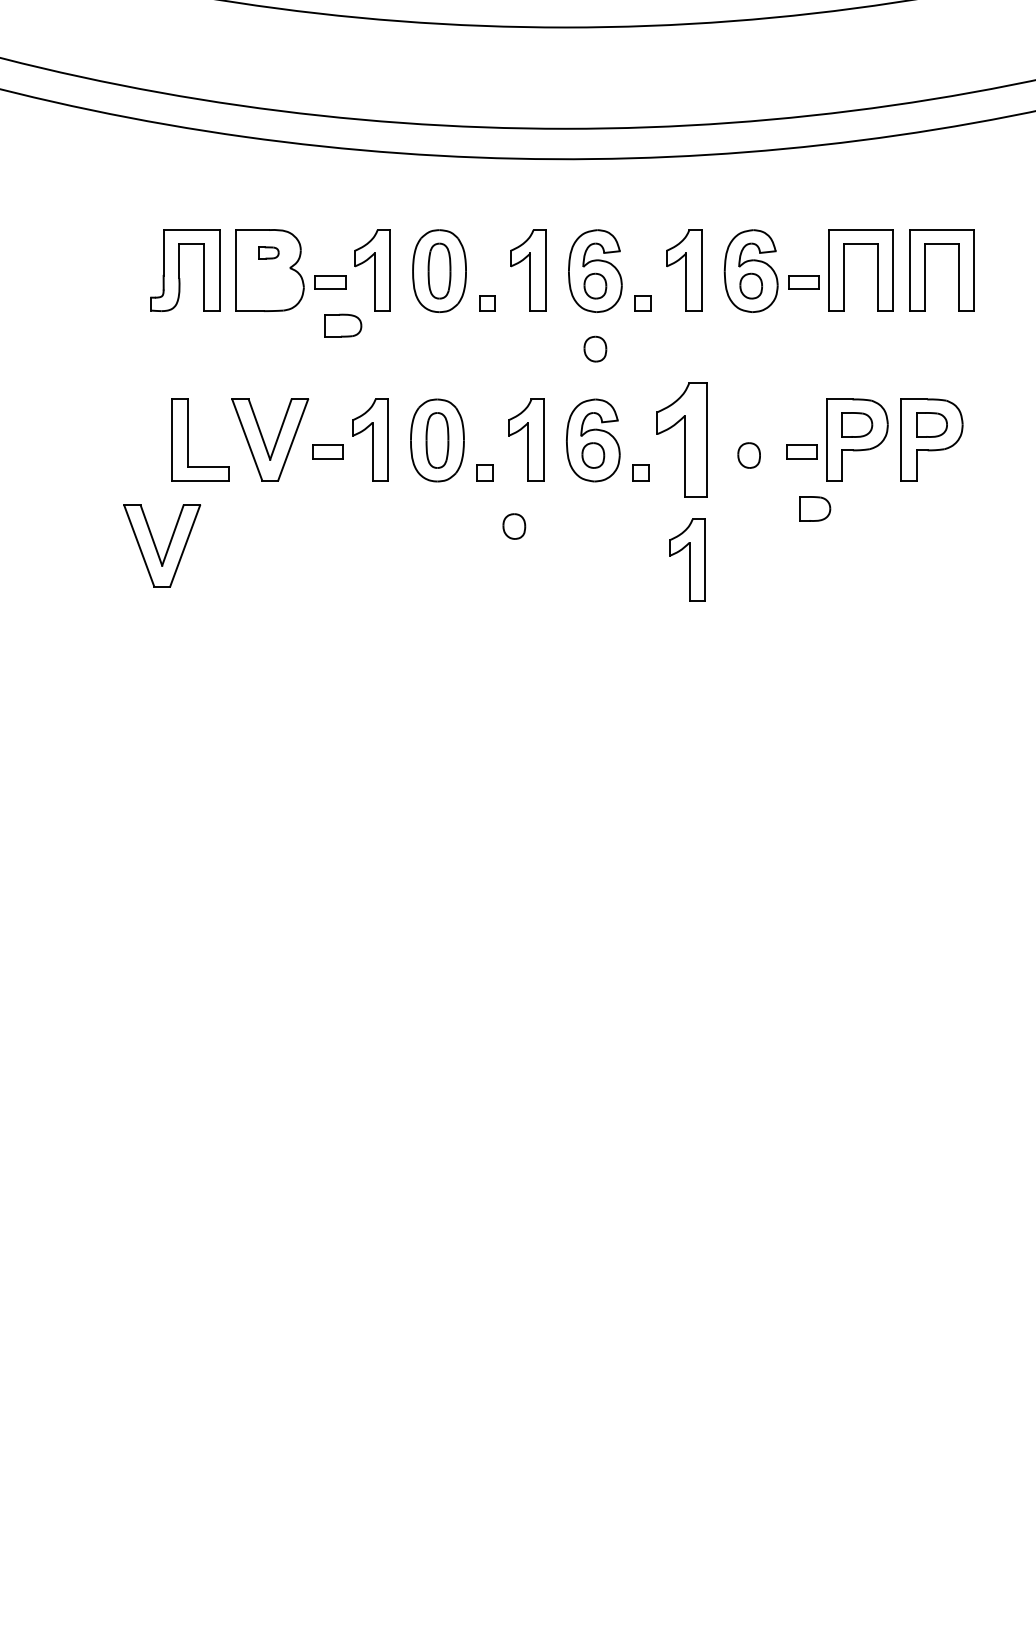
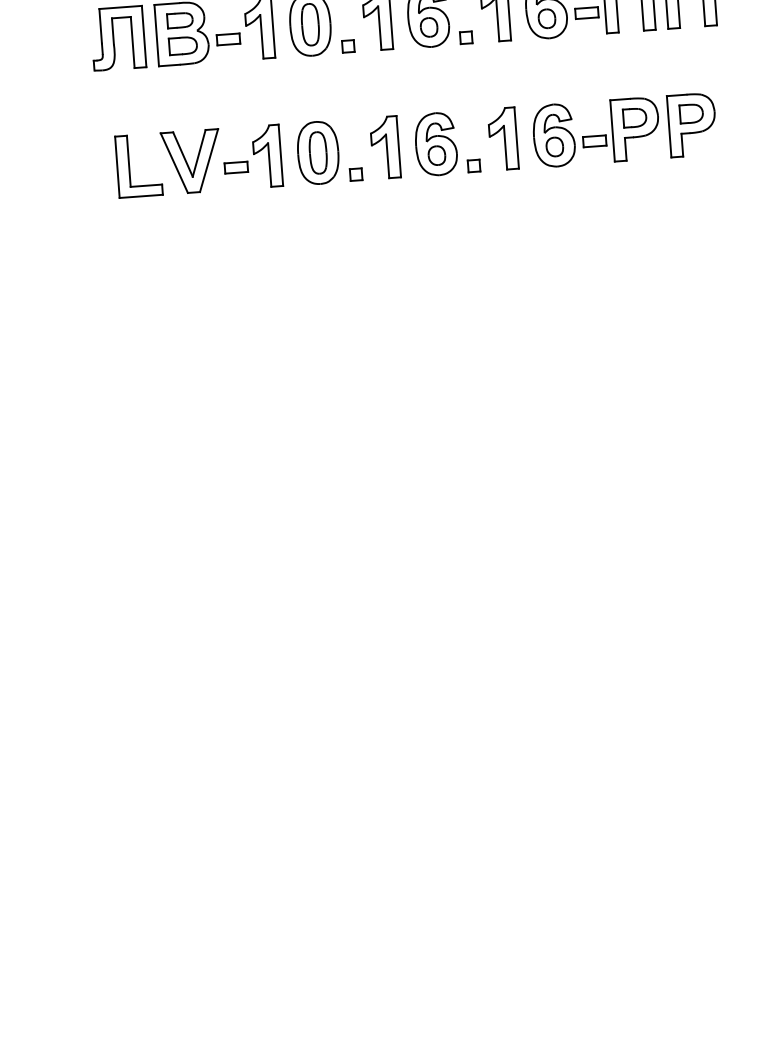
part: (268, 252) -> (179, 20), size x1.67
part: (343, 325) -> (183, 45), moved
part: (595, 348) -> (432, 74), removed
part: (682, 439) -> (503, 138), size x0.71
part: (748, 440) -> (553, 135), added
part: (815, 508) -> (607, 183), removed
part: (514, 526) -> (381, 213), removed
part: (162, 545) -> (116, 247), removed
part: (687, 559) -> (513, 229), removed

